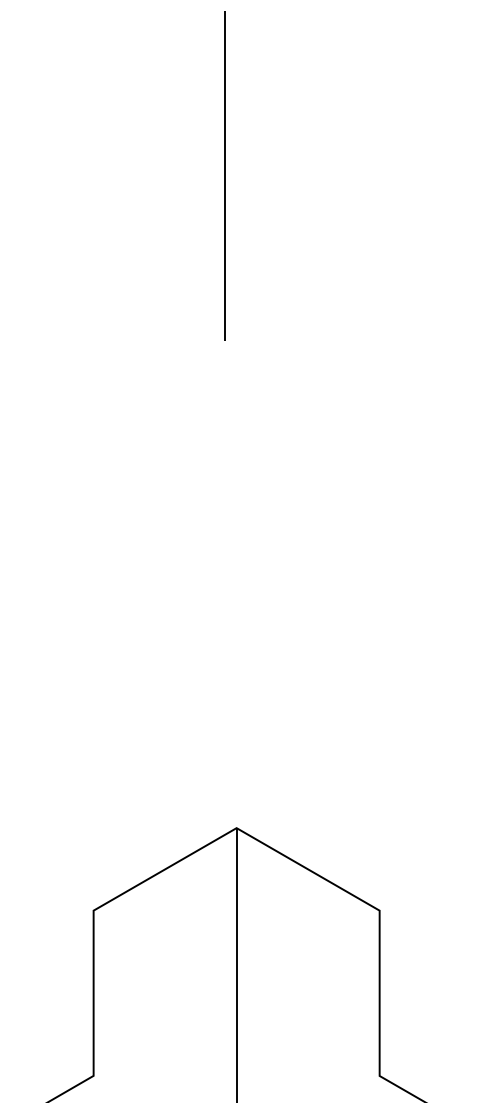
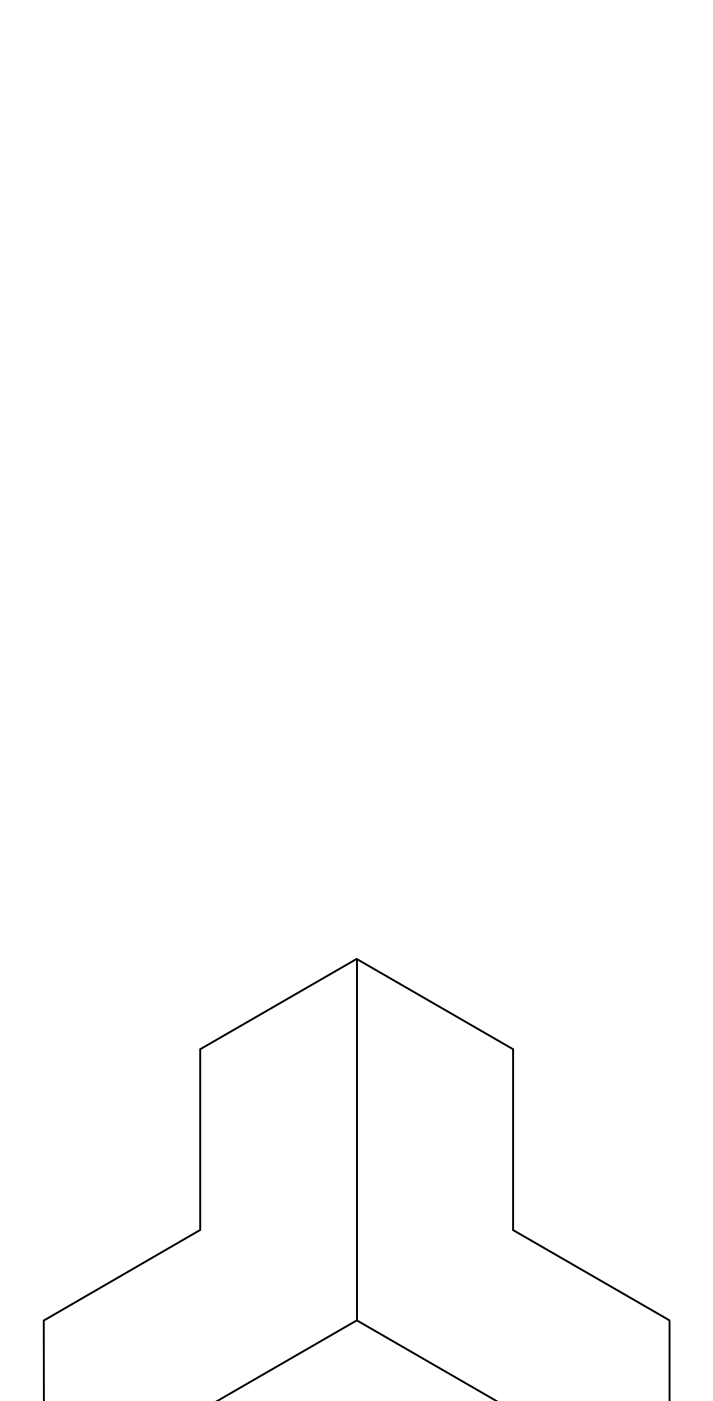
line: (224, 175) -> (343, 245), removed

